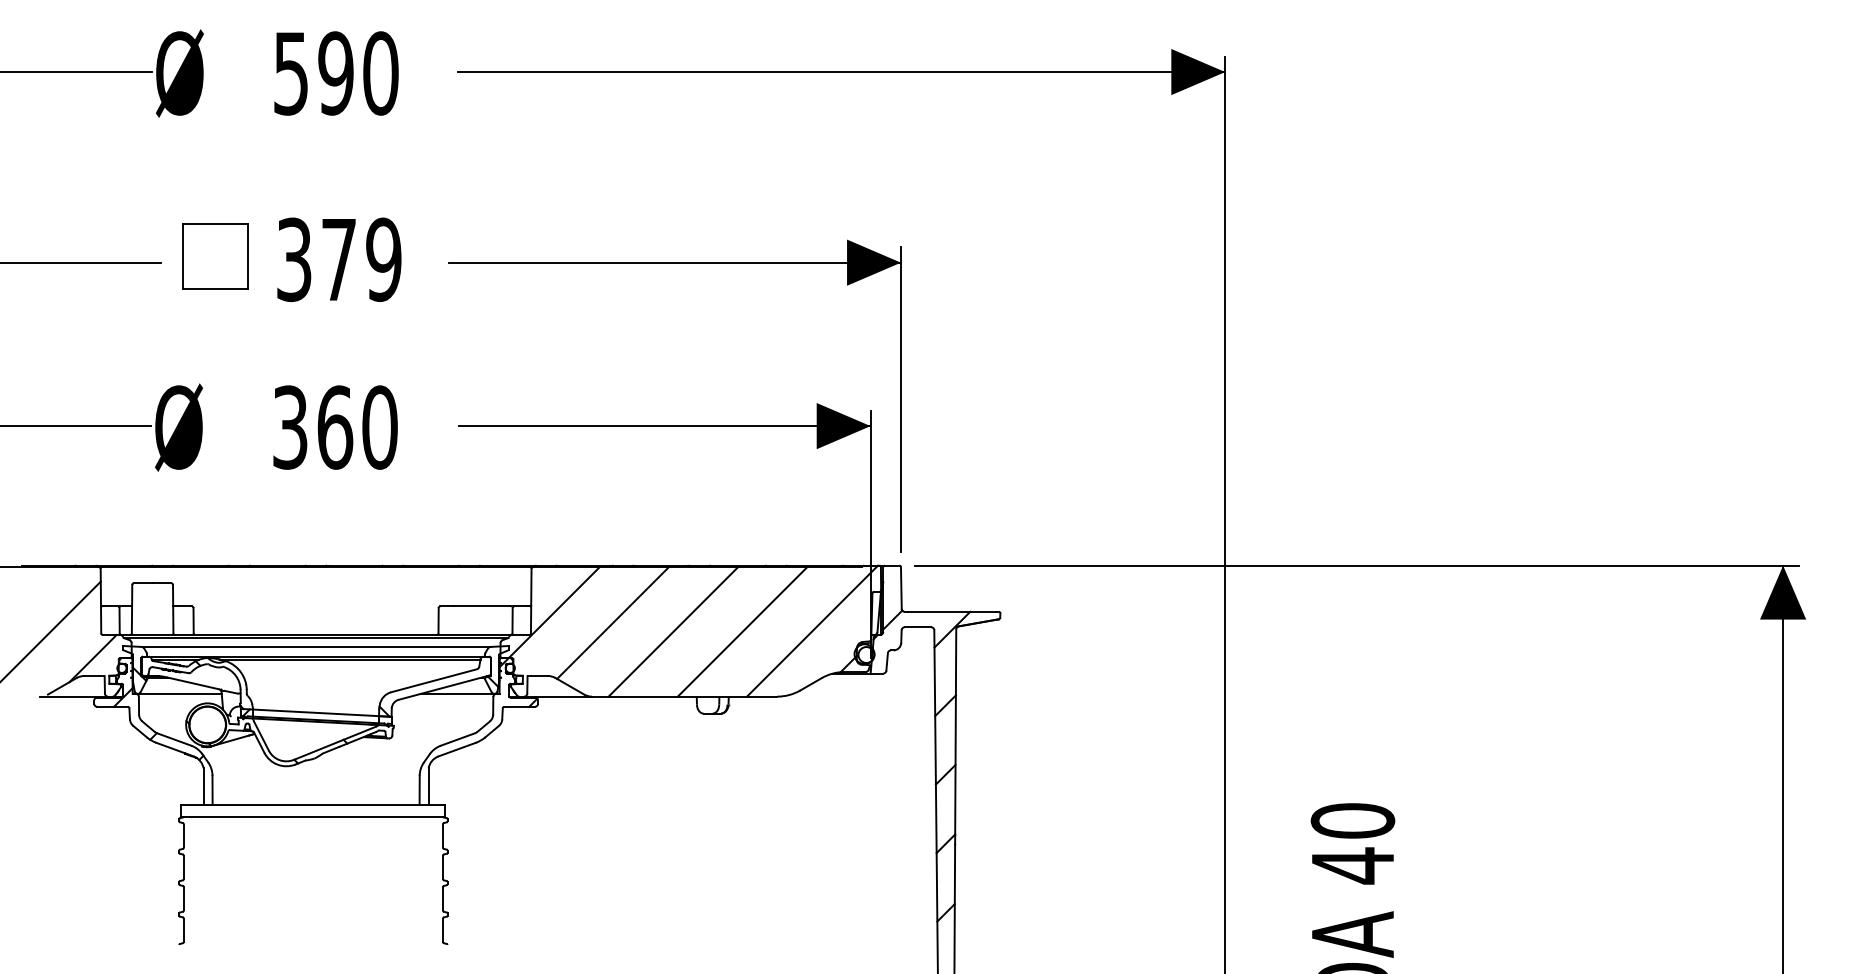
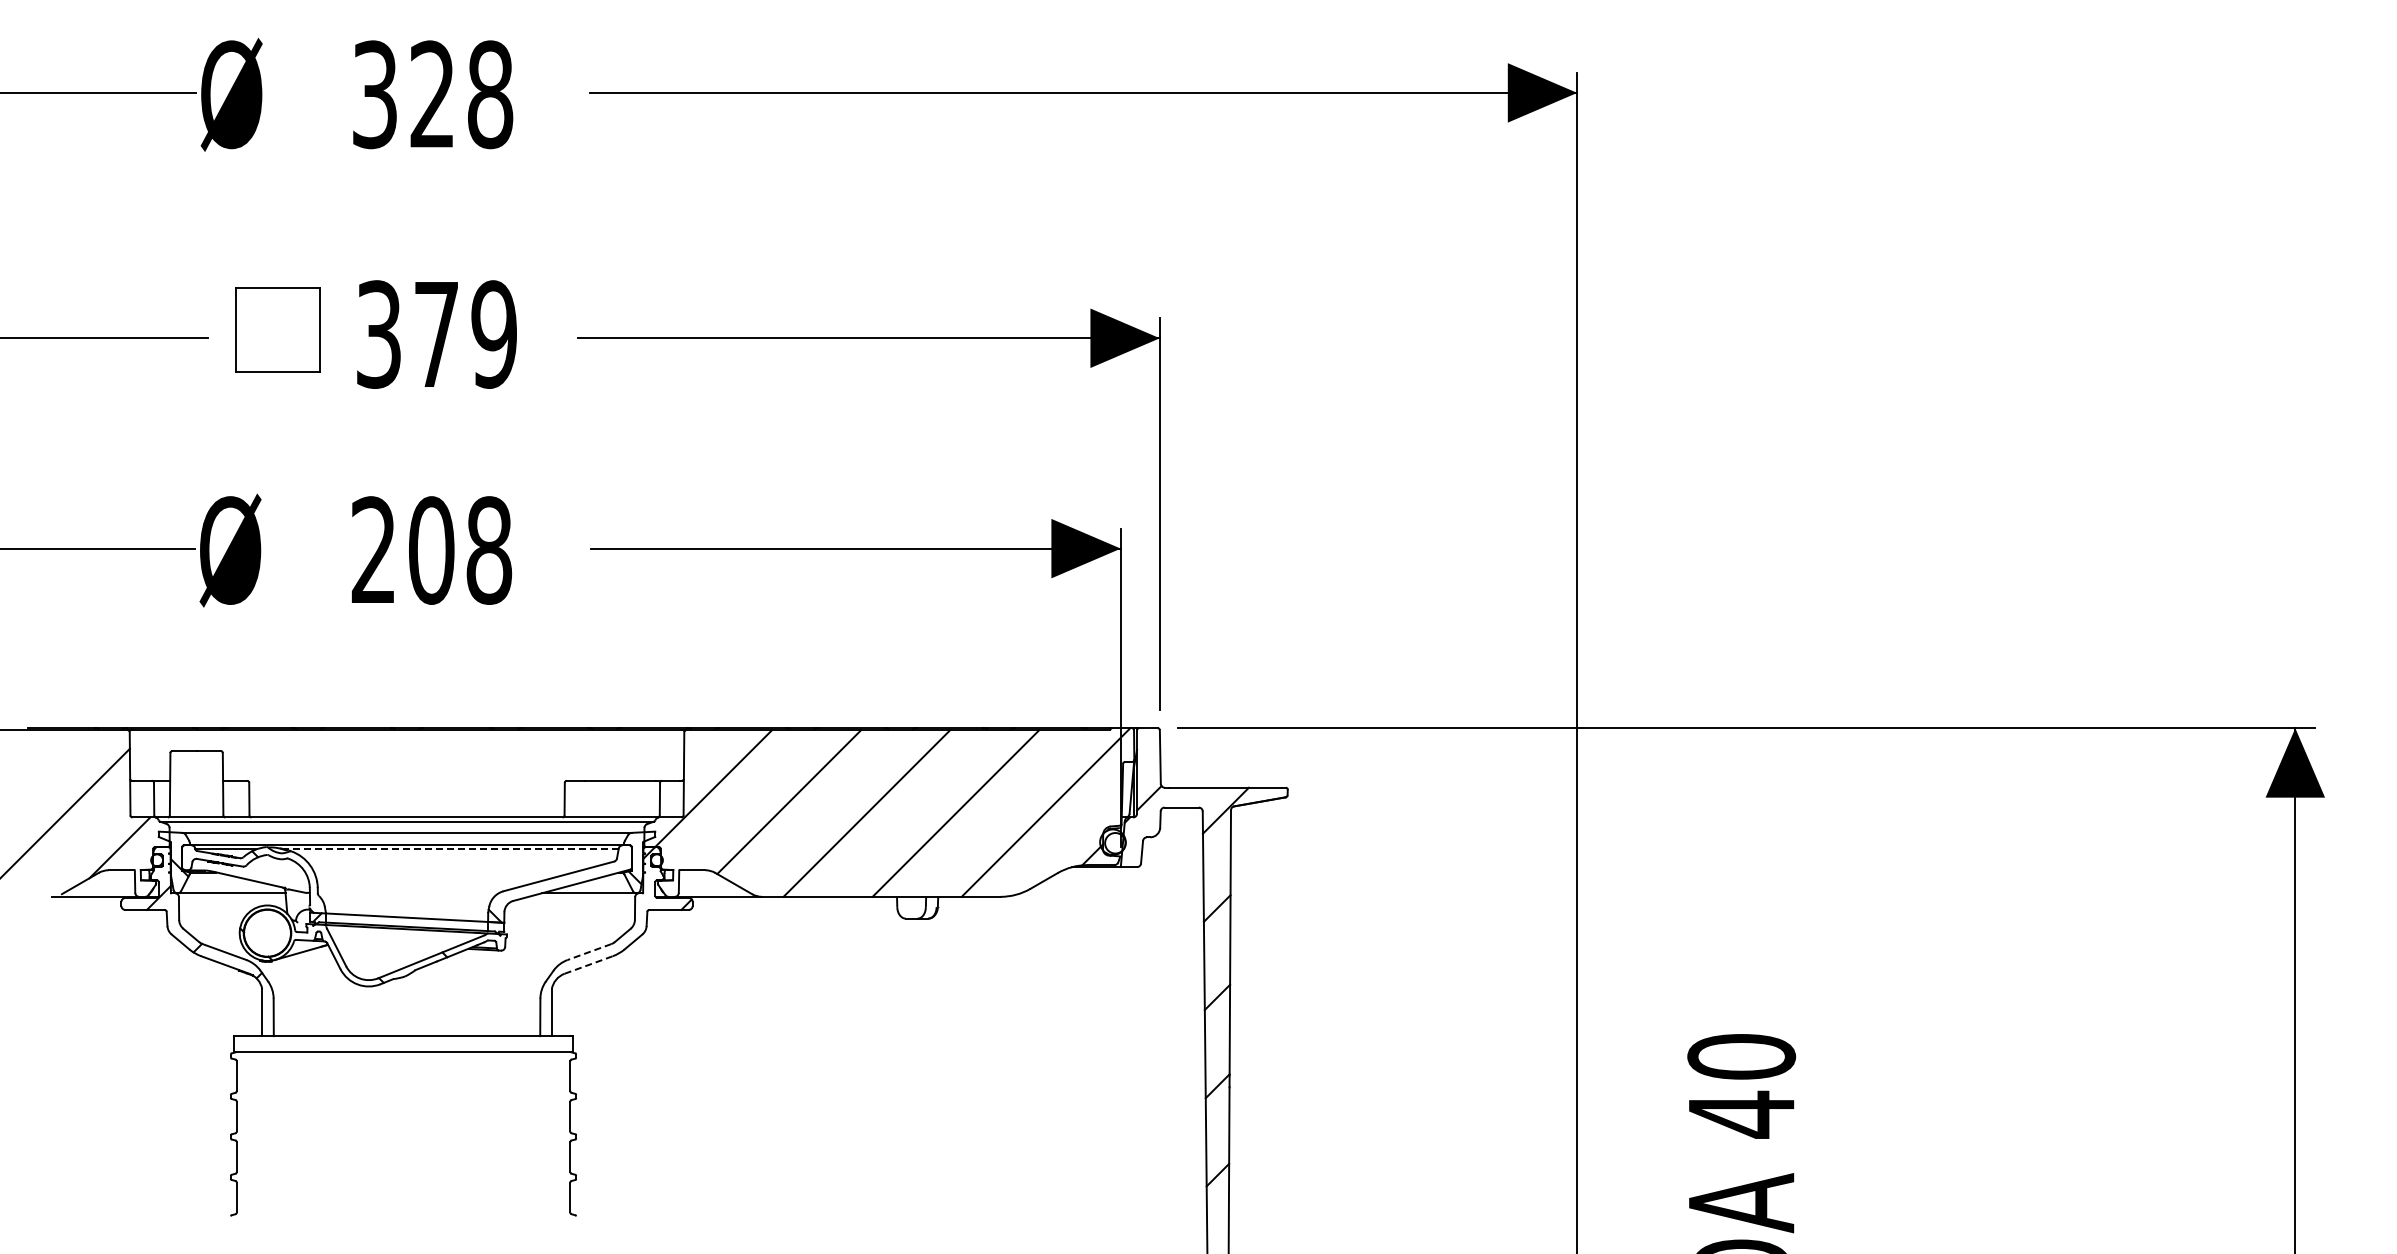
text: (336, 73) -> (433, 94), 590 -> 328
text: (335, 427) -> (431, 550), 360 -> 208
line: (349, 659) -> (450, 849), solid -> dashed
line: (457, 739) -> (589, 952), solid -> dashed
line: (457, 749) -> (588, 965), solid -> dashed

